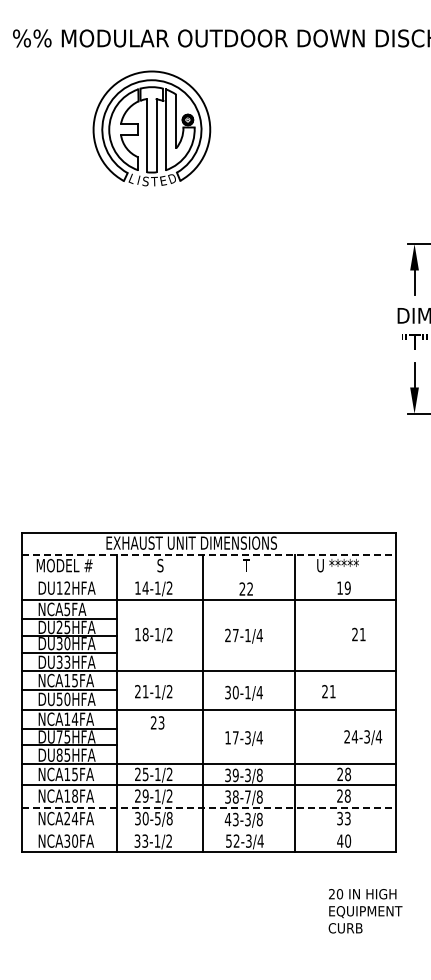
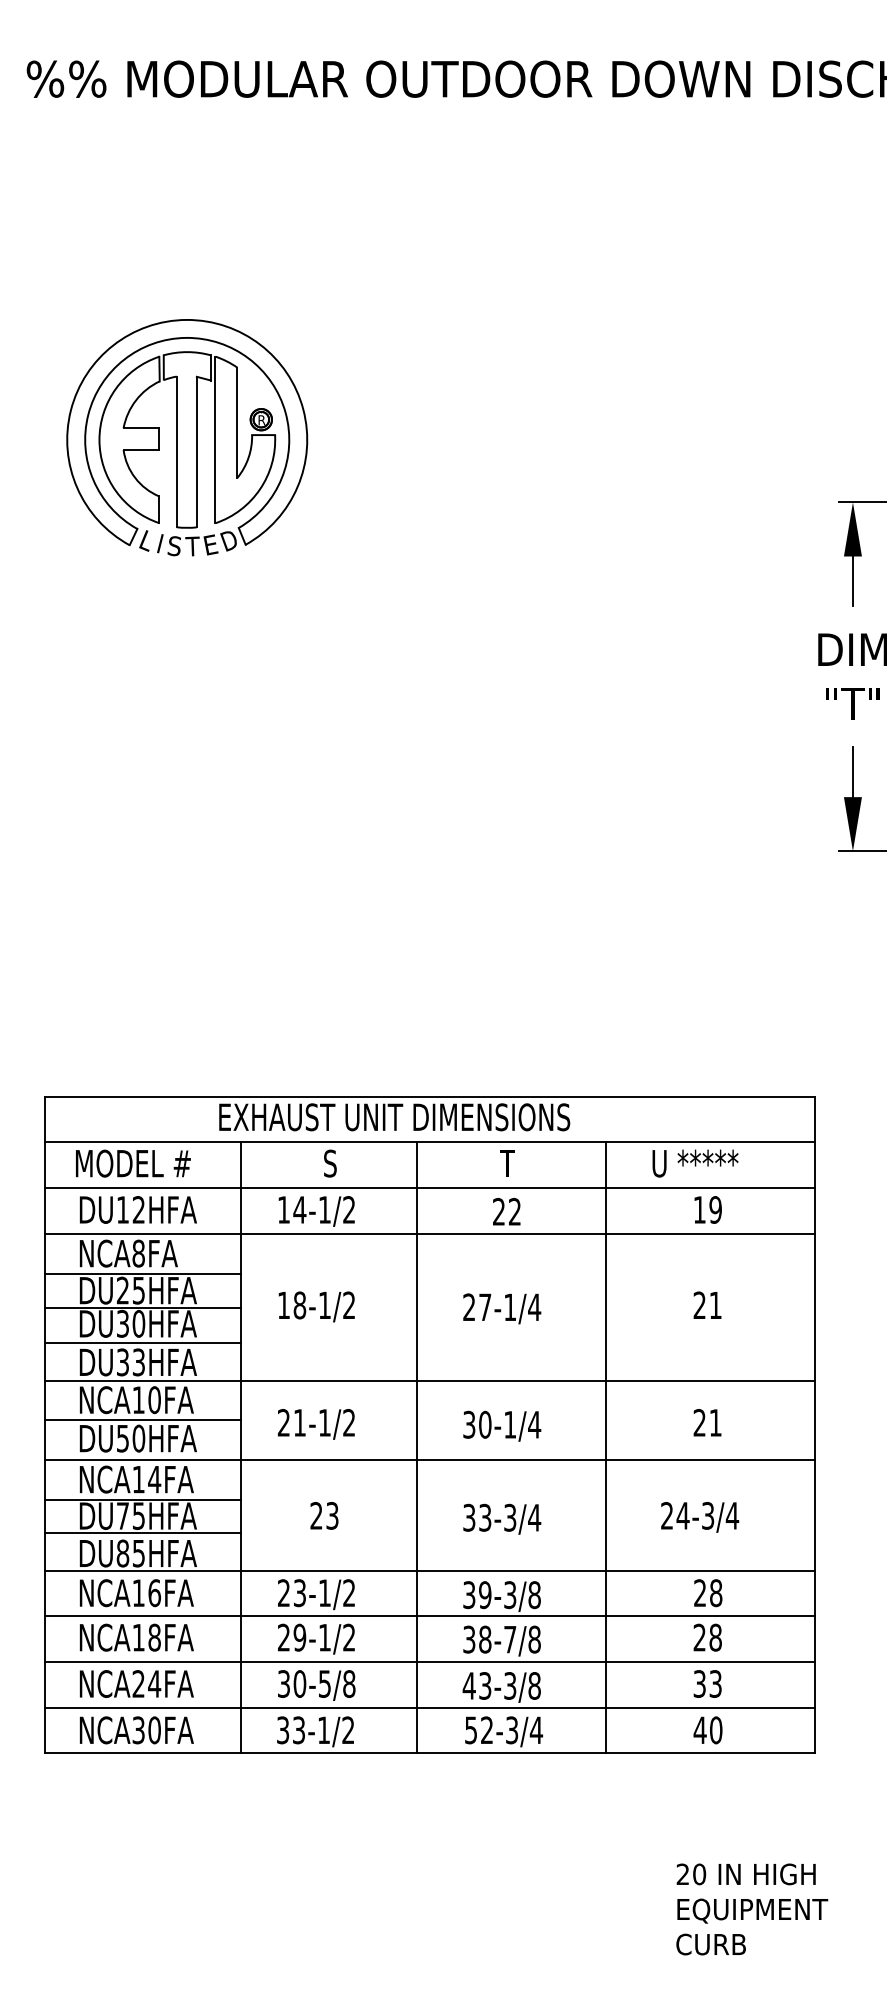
part: (151, 128) -> (186, 437), moved
line: (209, 554) -> (431, 1140), dashed -> solid
line: (208, 577) -> (429, 1187), added
text: (67, 609) -> (139, 1253), NCA5FA -> NCA8FA
text: (358, 634) -> (706, 1305), moved
text: (75, 680) -> (155, 1399), NCA15FA -> NCA10FA
text: (328, 691) -> (706, 1422), moved
text: (157, 722) -> (324, 1515), moved
text: (231, 737) -> (476, 1517), 17-3/4 -> 33-3/4
text: (363, 737) -> (700, 1517), moved
text: (145, 773) -> (299, 1591), 25-1/2 -> 23-1/2
text: (75, 774) -> (155, 1593), NCA15FA -> NCA16FA
line: (209, 807) -> (431, 1661), dashed -> solid
line: (208, 830) -> (429, 1708), added
text: (365, 911) -> (752, 1909), moved

